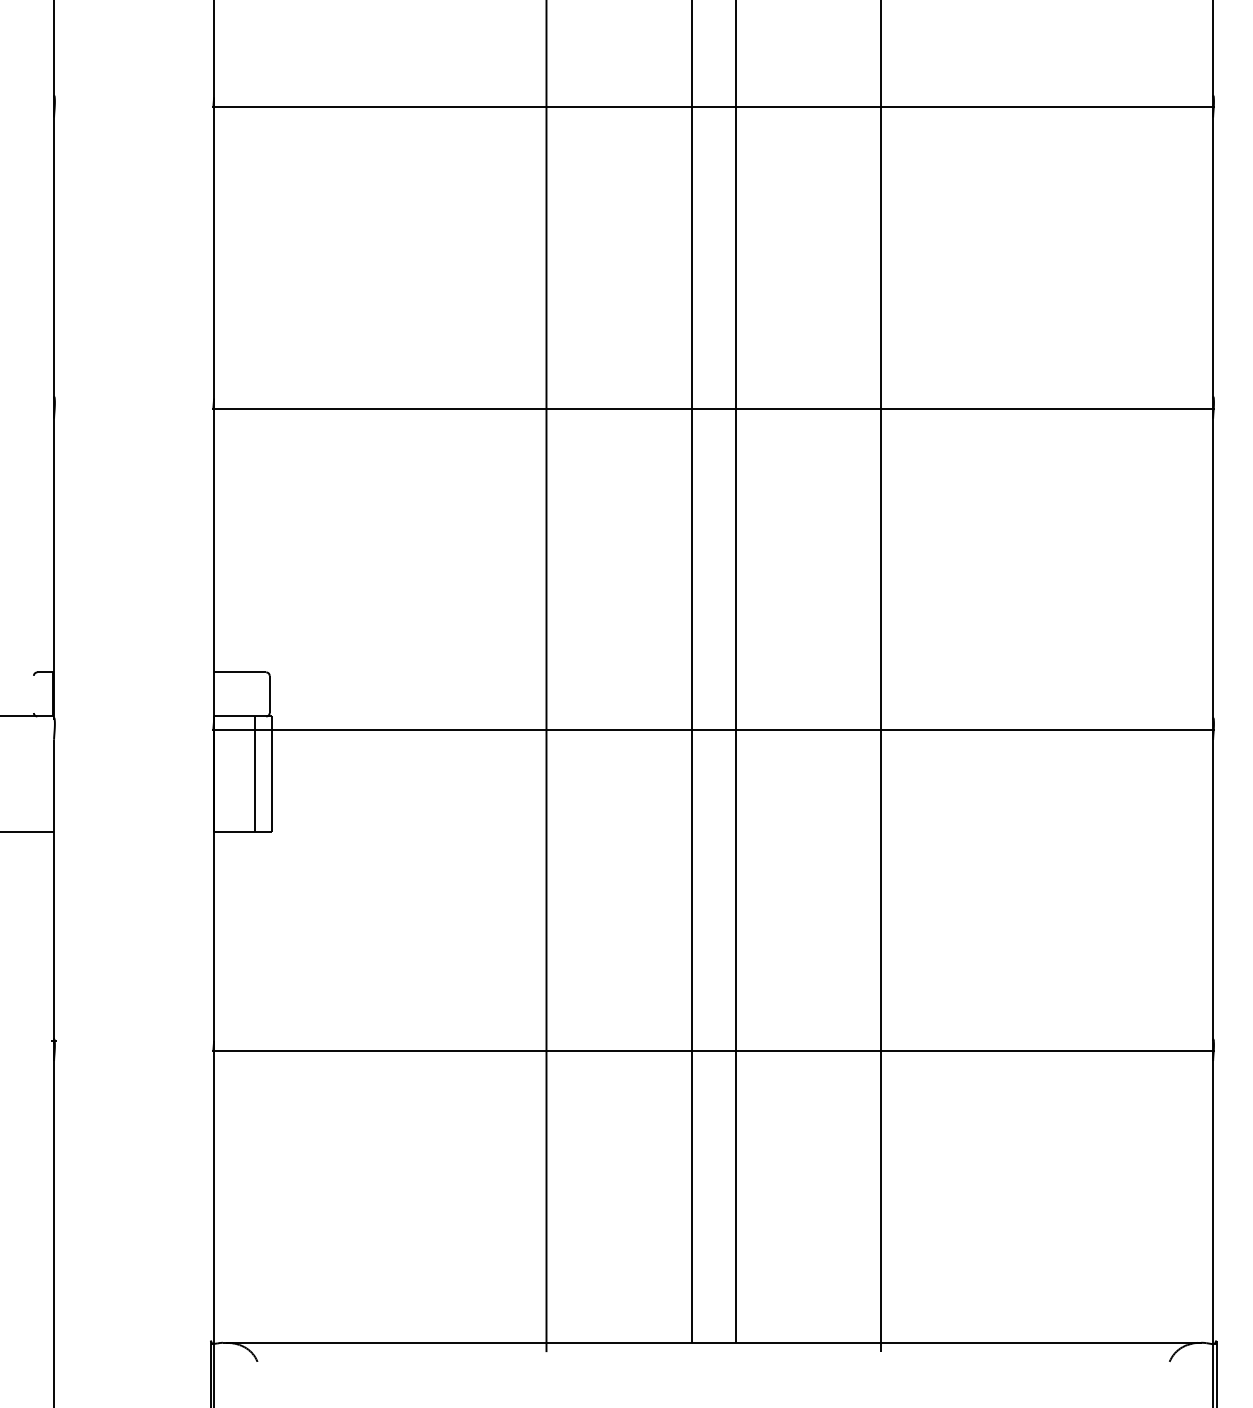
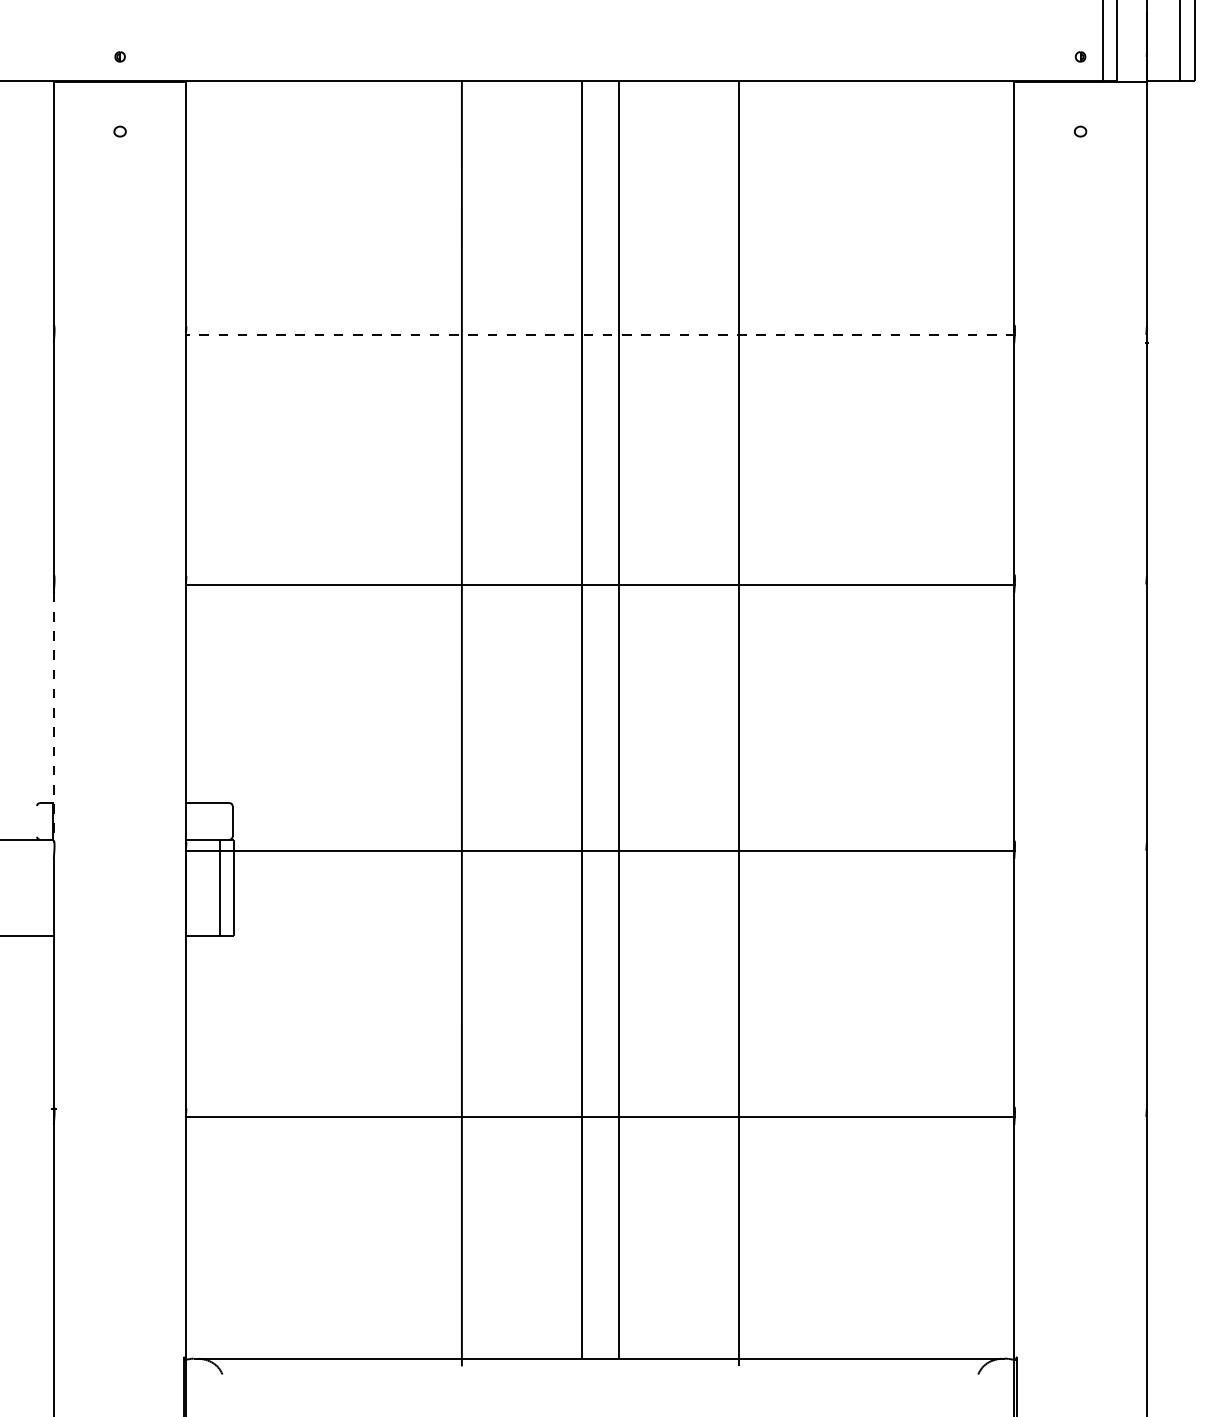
line: (712, 106) -> (599, 334), solid -> dashed
line: (53, 569) -> (53, 717), solid -> dashed

